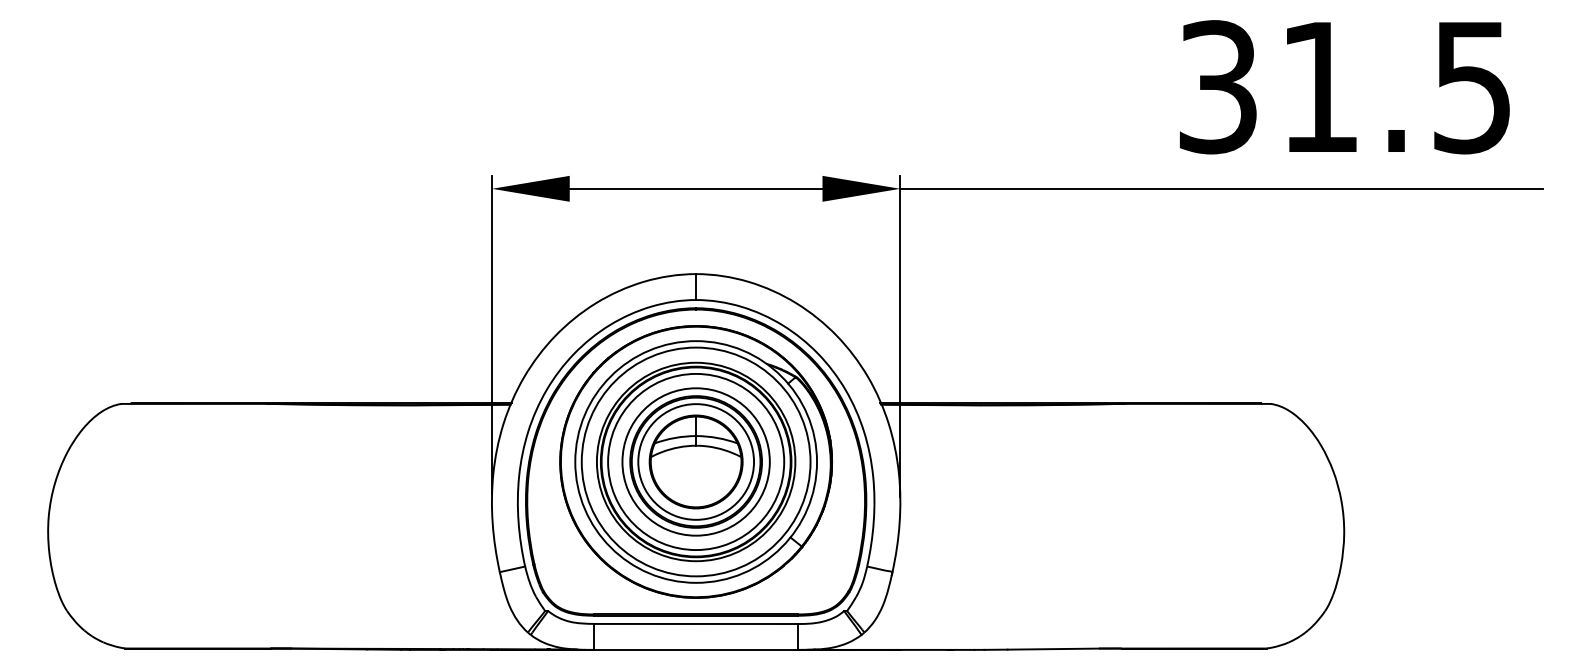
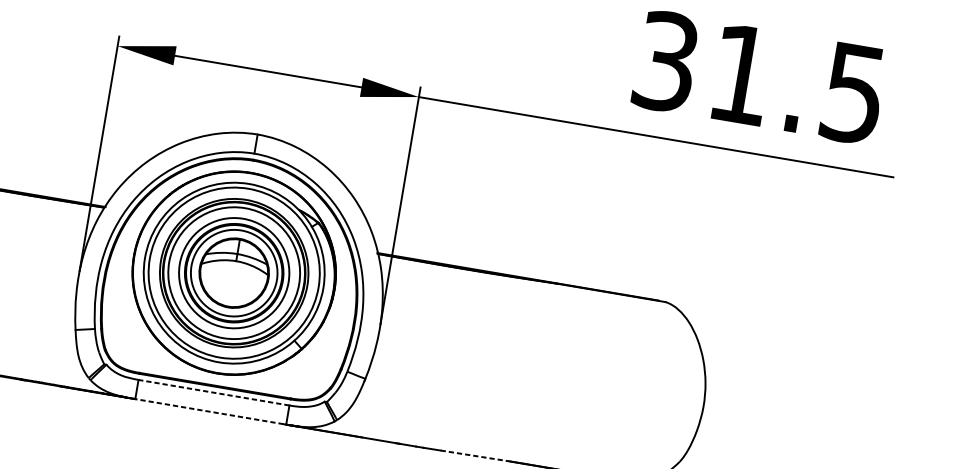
line: (695, 623) -> (213, 392), solid -> dashed
line: (693, 649) -> (208, 411), solid -> dashed
line: (1054, 649) -> (475, 456), solid -> dashed

